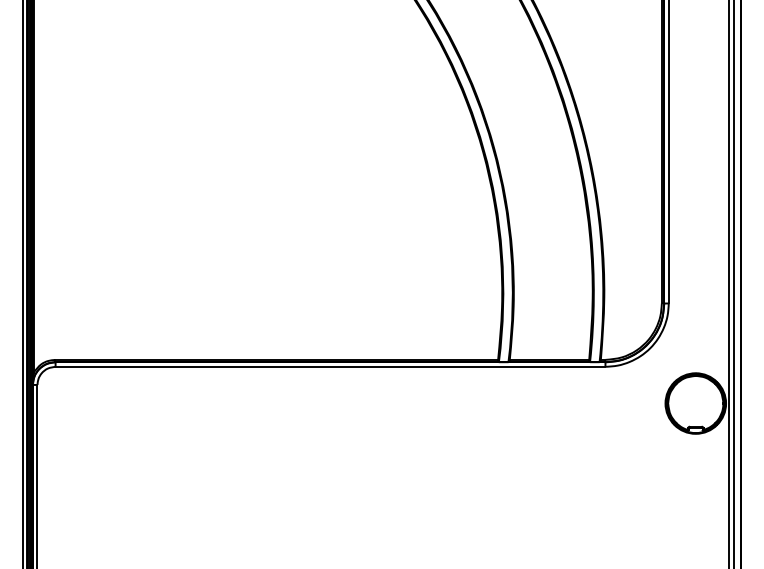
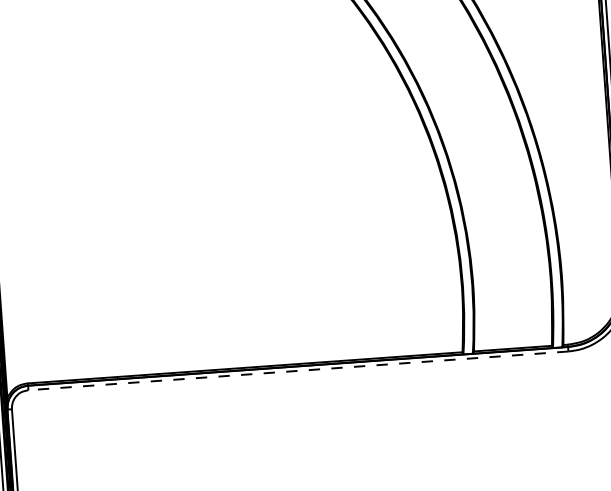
line: (330, 366) -> (298, 370), solid -> dashed

